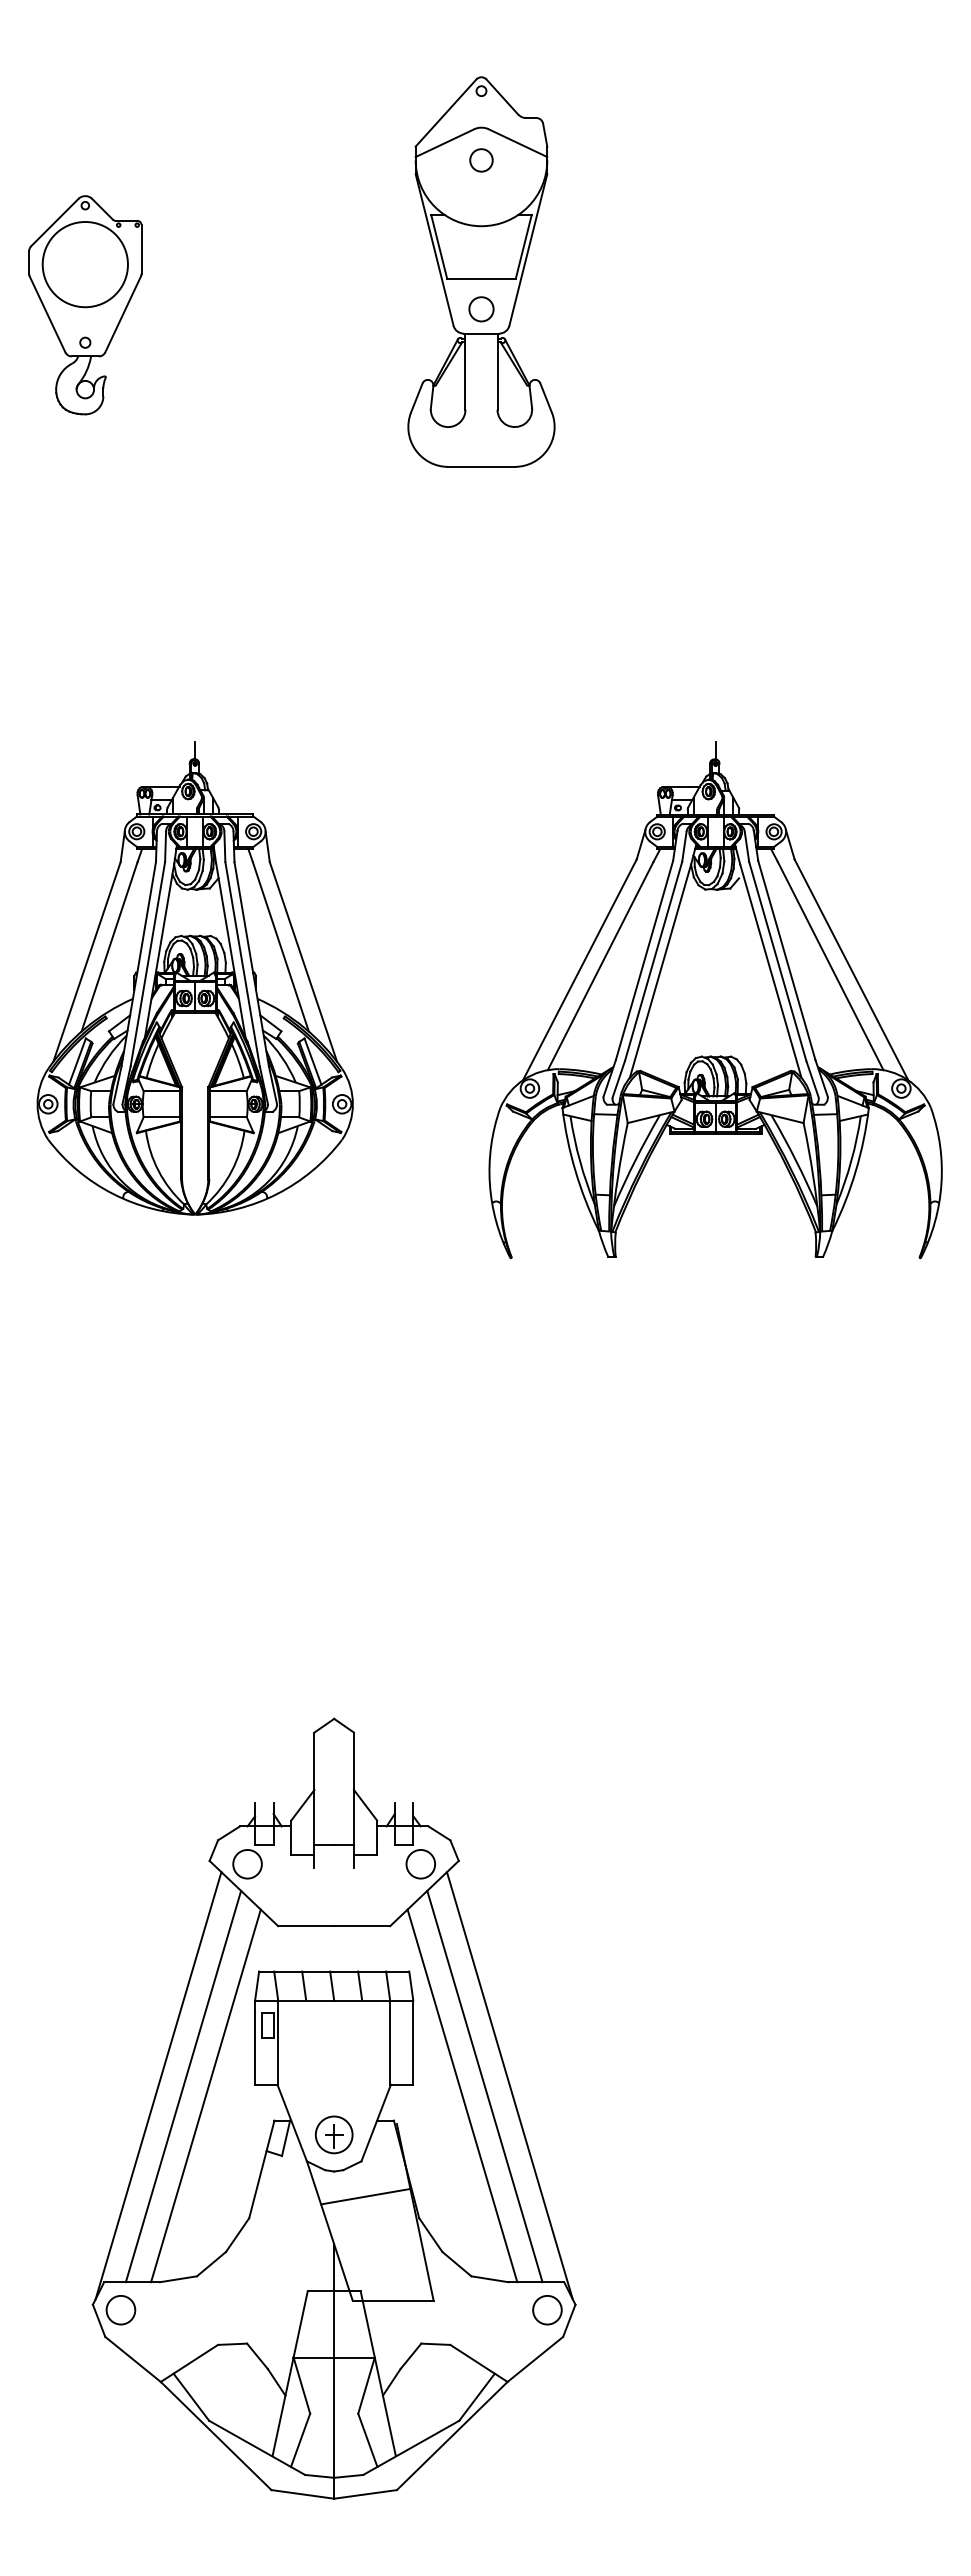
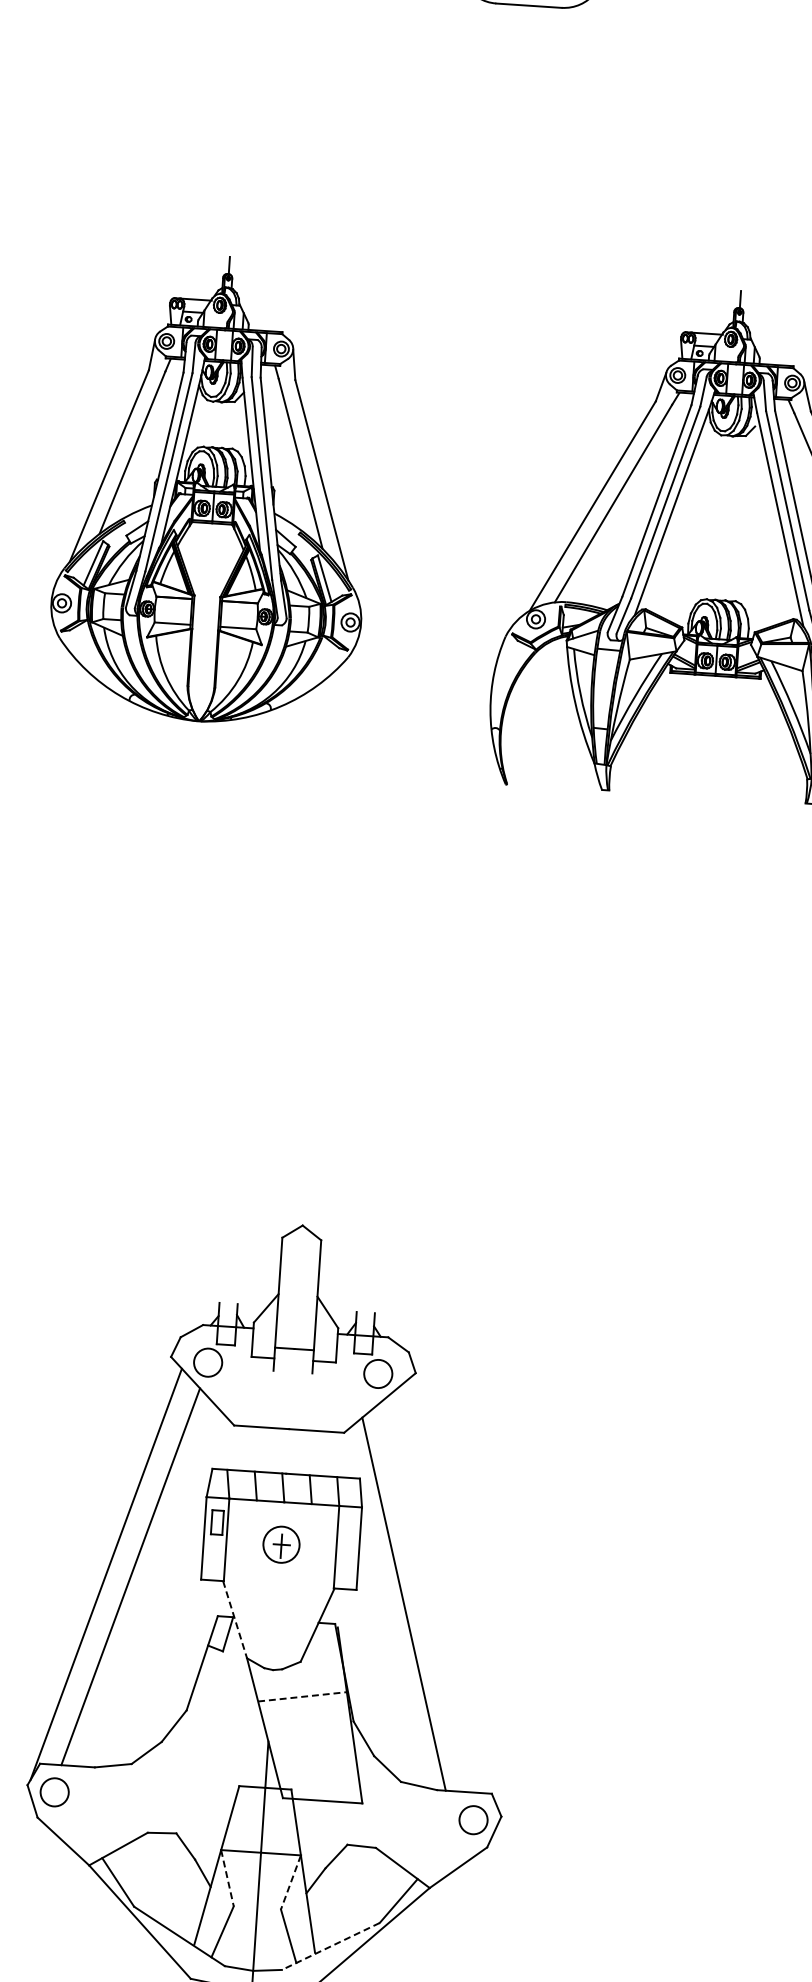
line: (509, 2085) -> (450, 1597), removed
line: (484, 2086) -> (426, 1596), removed
line: (205, 2095) -> (151, 1587), removed
line: (292, 2123) -> (235, 1620), solid -> dashed
part: (333, 2134) -> (280, 1544), moved
line: (366, 2196) -> (303, 1696), solid -> dashed
line: (302, 2386) -> (228, 1879), solid -> dashed
line: (366, 2386) -> (290, 1883), solid -> dashed
line: (410, 2448) -> (330, 1947), solid -> dashed

